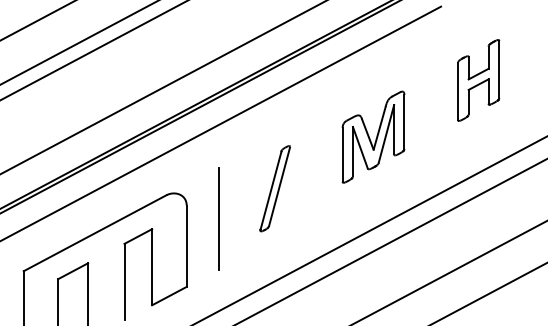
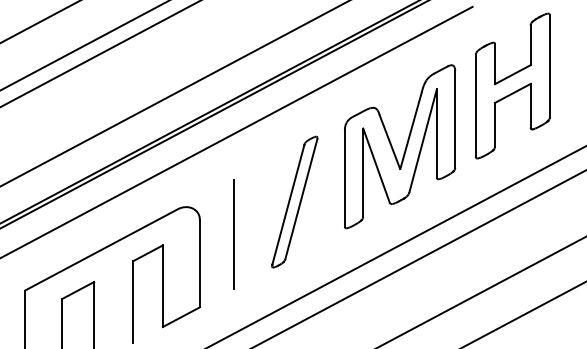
part: (478, 79) -> (512, 85), size x1.67
part: (373, 136) -> (400, 146), size x1.67
part: (274, 188) -> (294, 201), size x1.43

